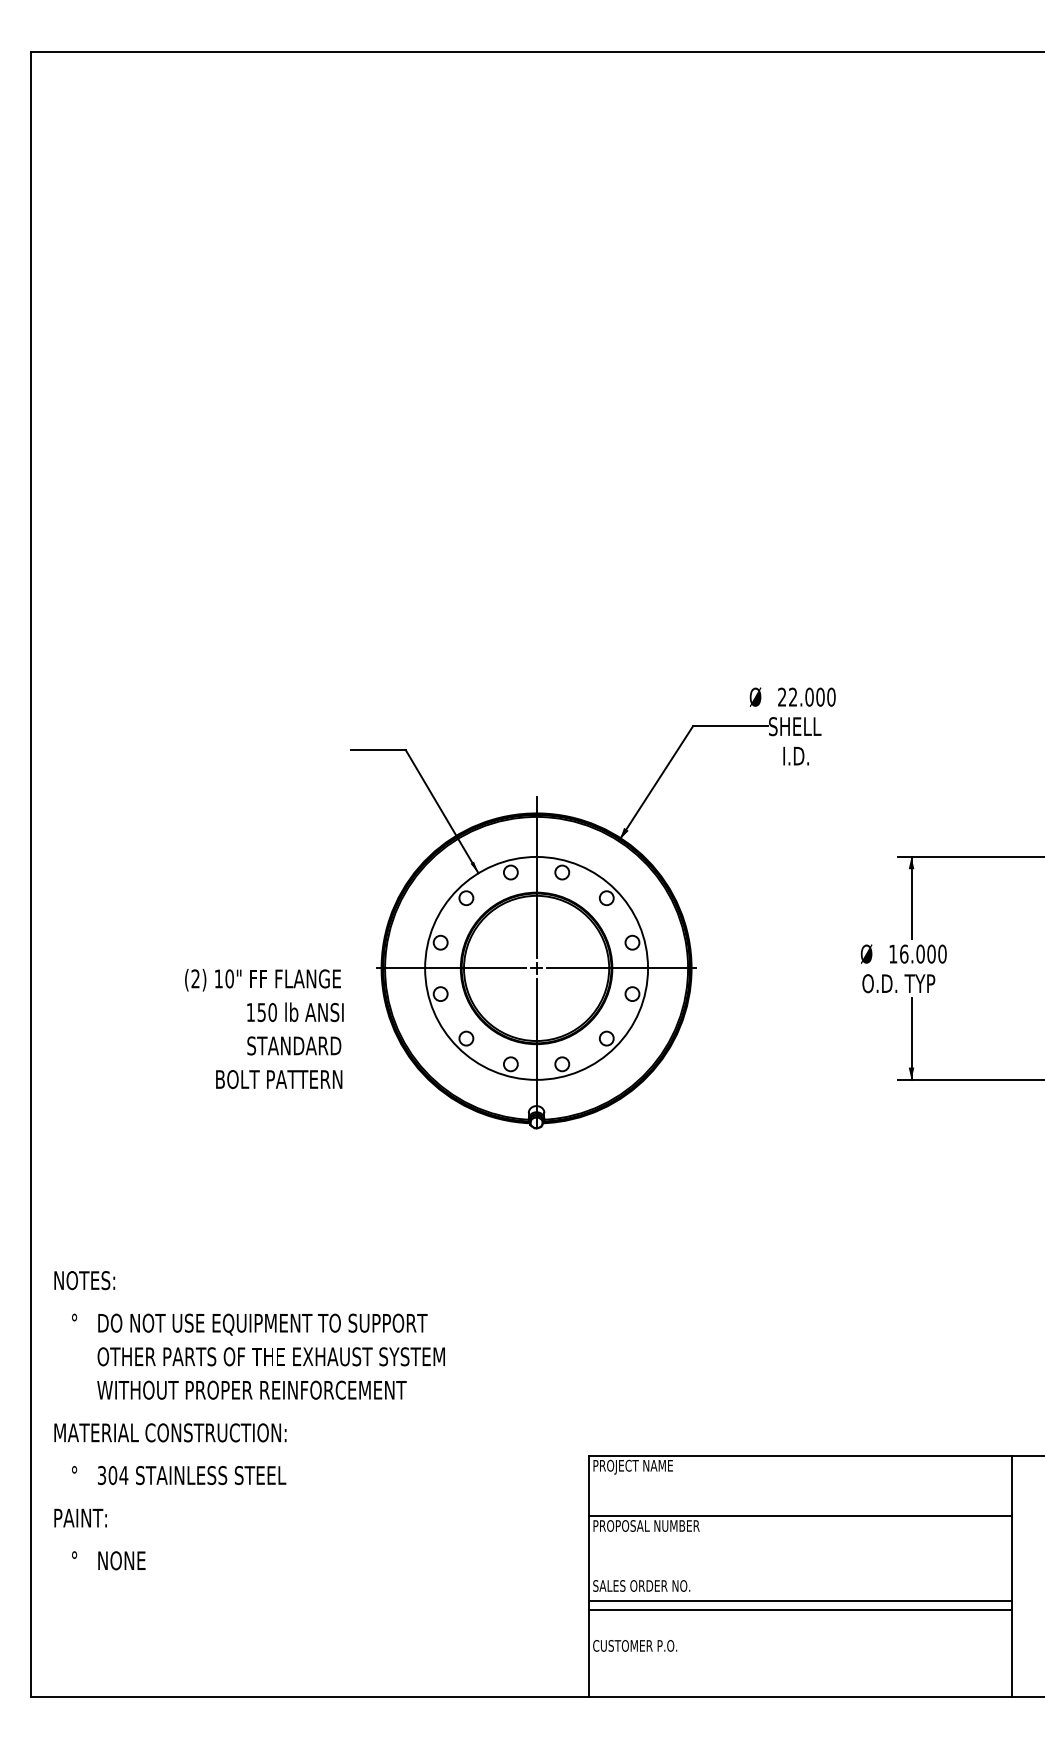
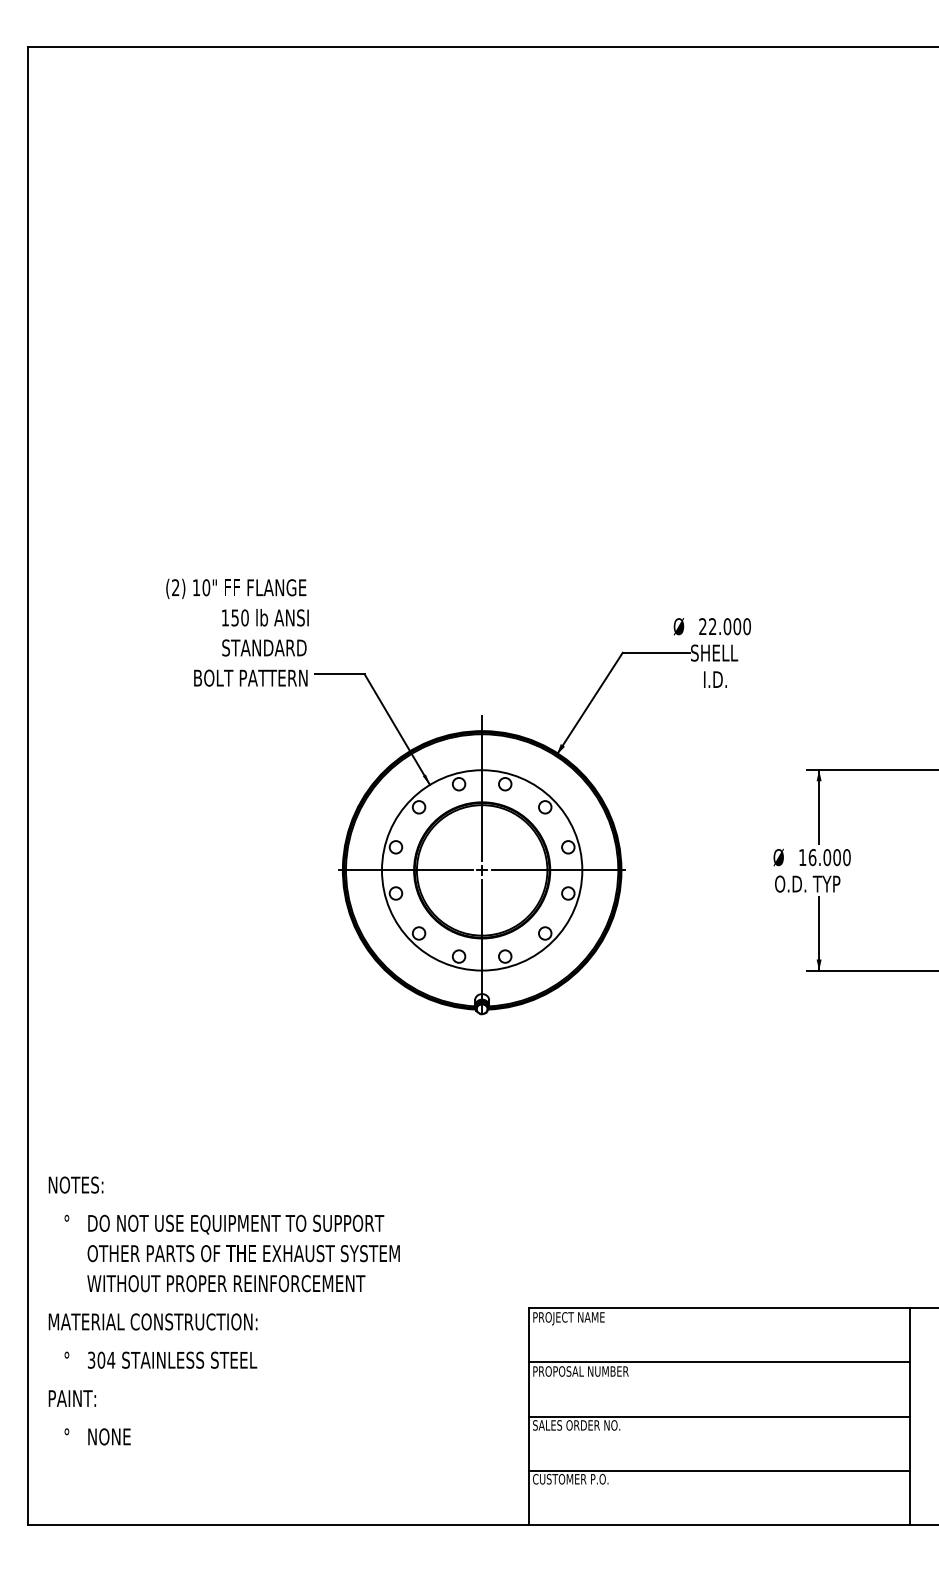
text: (264, 1028) -> (237, 632), moved
text: (249, 1420) -> (224, 1310), moved
line: (800, 1601) -> (719, 1470), moved
line: (800, 1610) -> (719, 1416), moved

